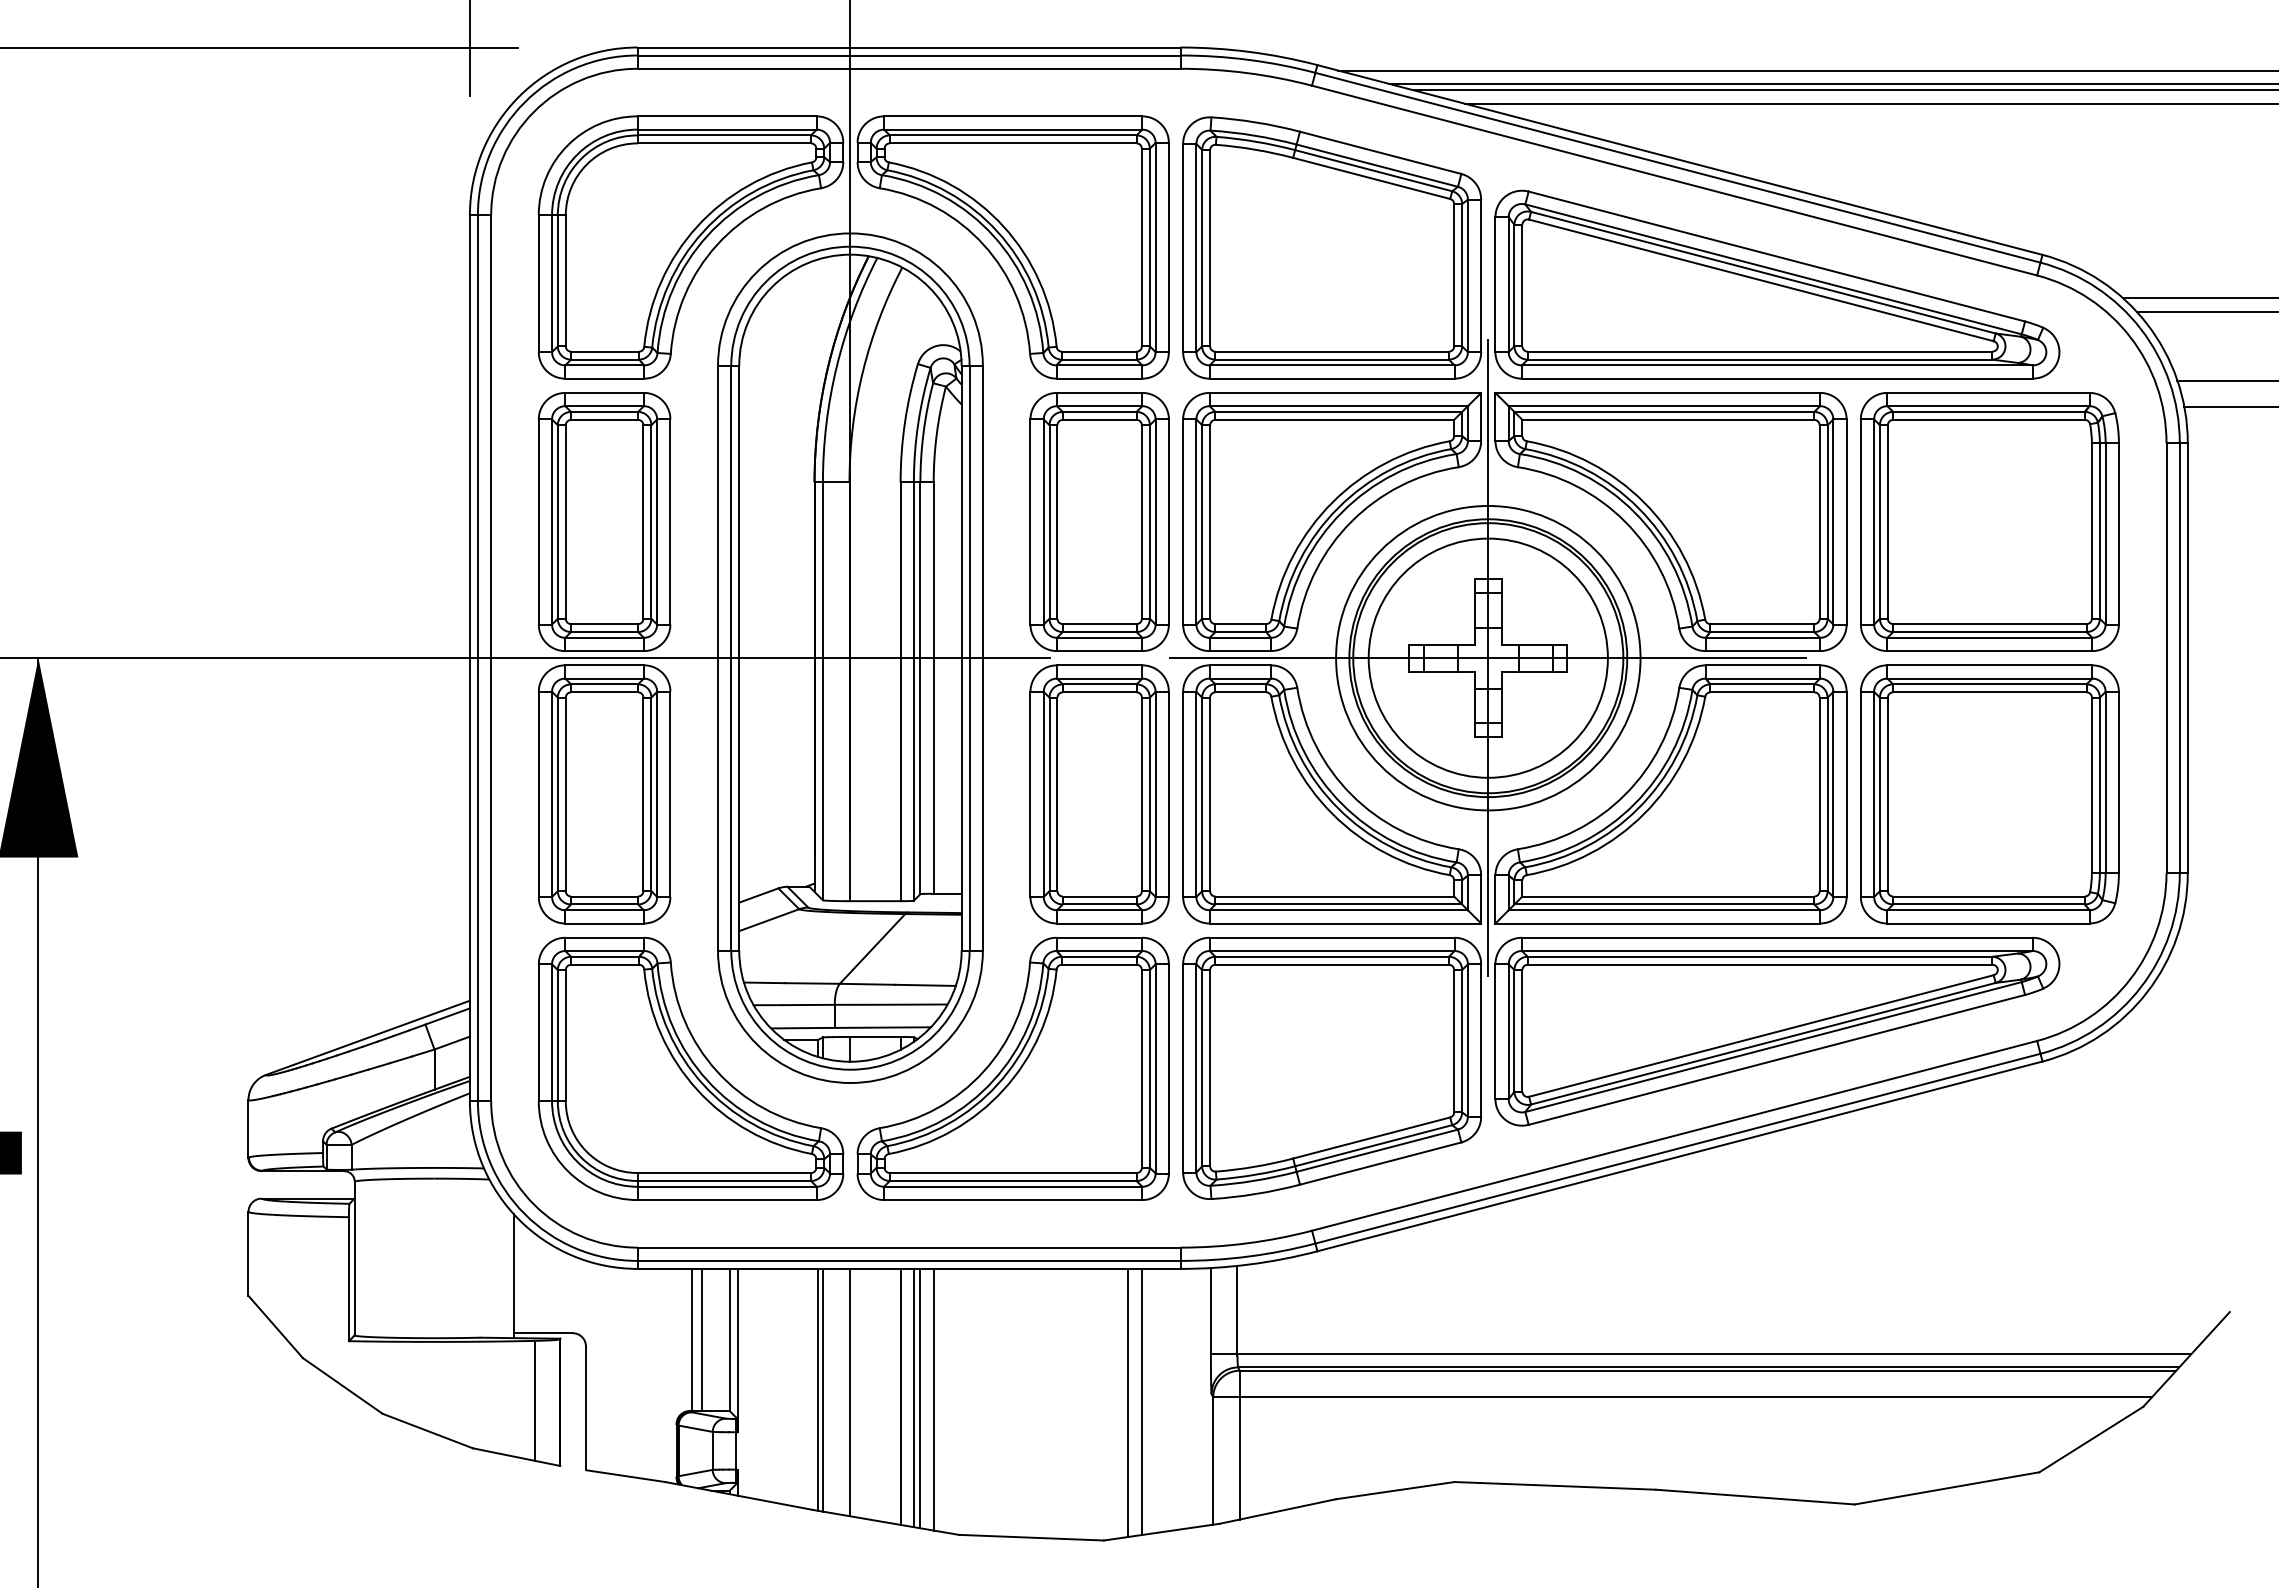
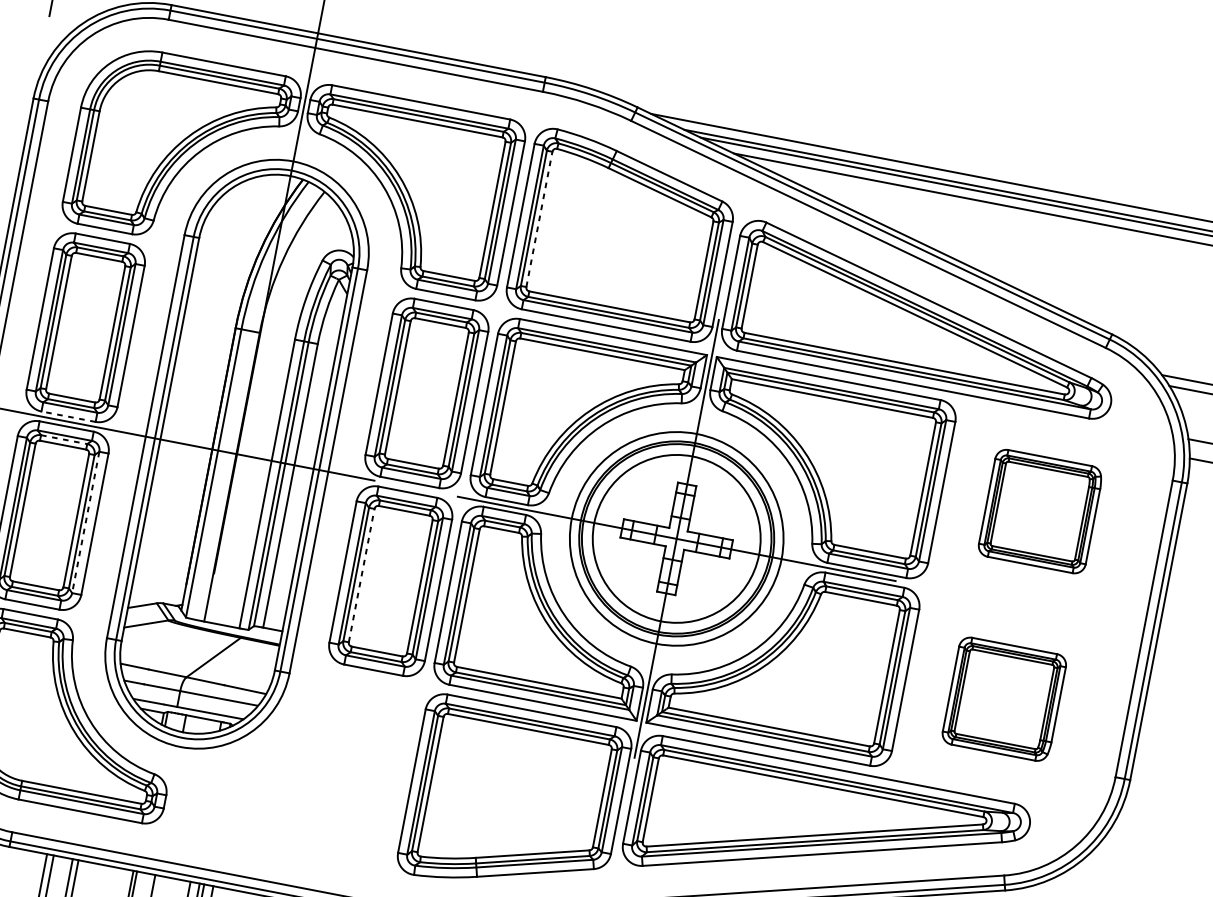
line: (1210, 247) -> (539, 218), solid -> dashed
part: (1989, 521) -> (1040, 511), size x0.6
line: (604, 651) -> (68, 416), solid -> dashed
line: (605, 684) -> (64, 439), solid -> dashed
line: (657, 794) -> (86, 522), solid -> dashed
line: (1057, 794) -> (361, 575), solid -> dashed
part: (1989, 794) -> (1004, 699), size x0.6
part: (1012, 1068) -> (294, 758), removed

